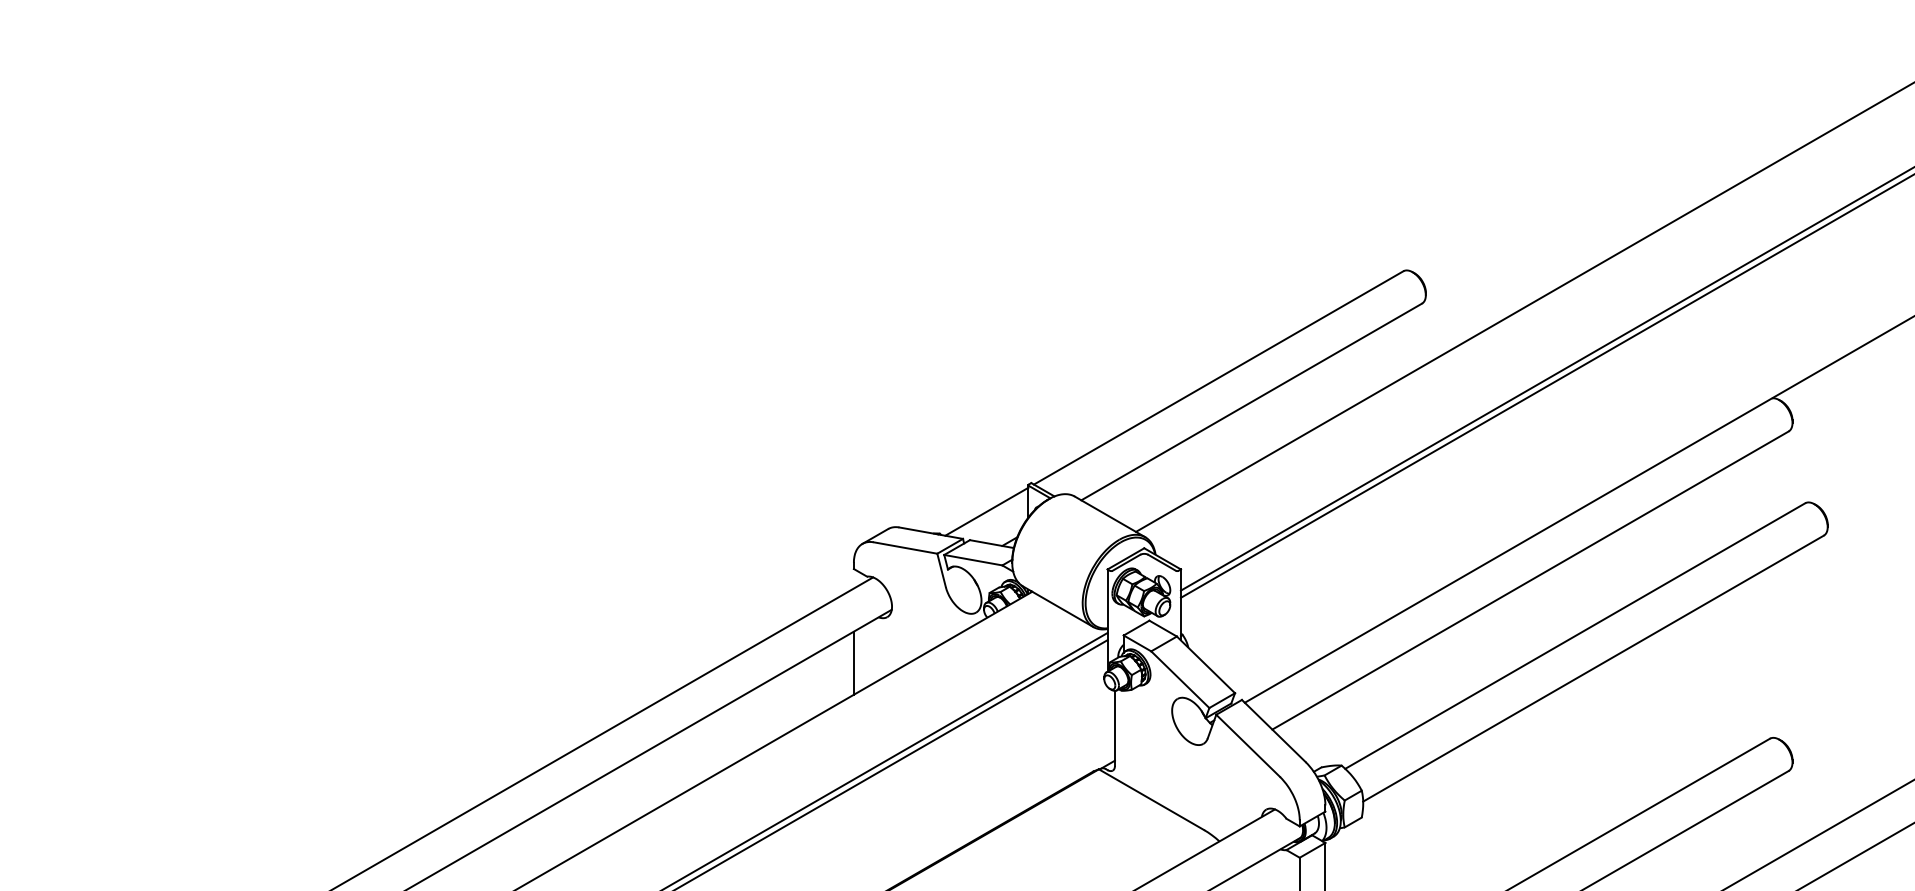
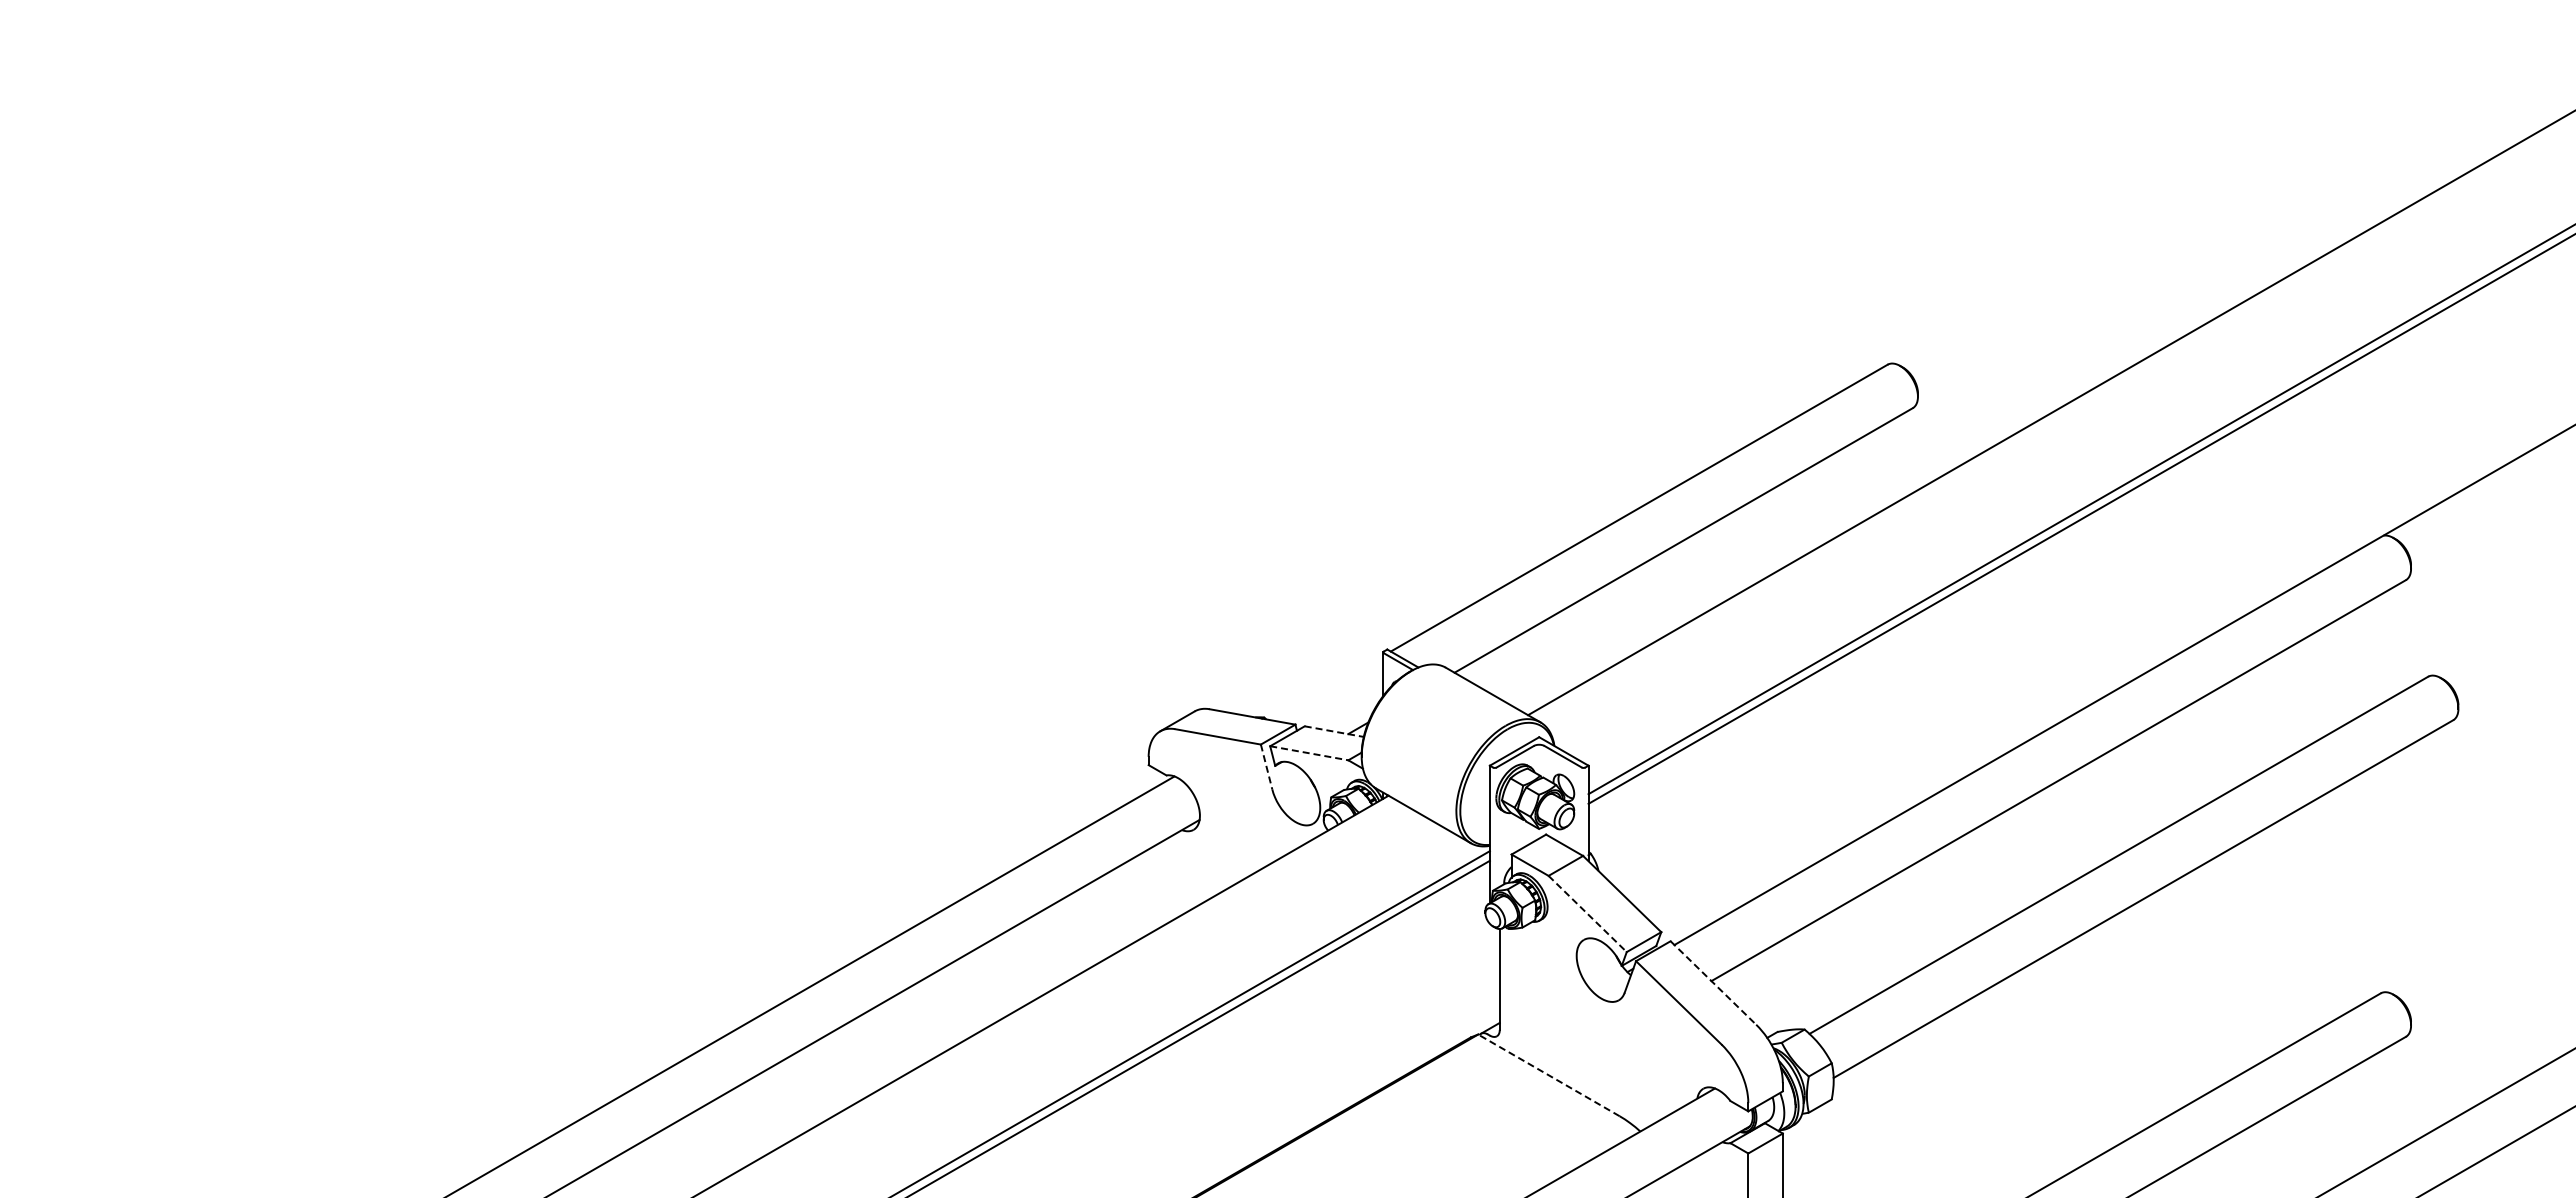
line: (986, 511) -> (1327, 687), removed
line: (992, 544) -> (1334, 731), solid -> dashed
line: (973, 560) -> (1309, 753), solid -> dashed
line: (941, 570) -> (1266, 767), solid -> dashed
line: (853, 662) -> (1148, 891), removed
line: (1180, 679) -> (1587, 913), solid -> dashed
line: (1273, 730) -> (1713, 982), solid -> dashed
line: (1151, 799) -> (1548, 1075), solid -> dashed

